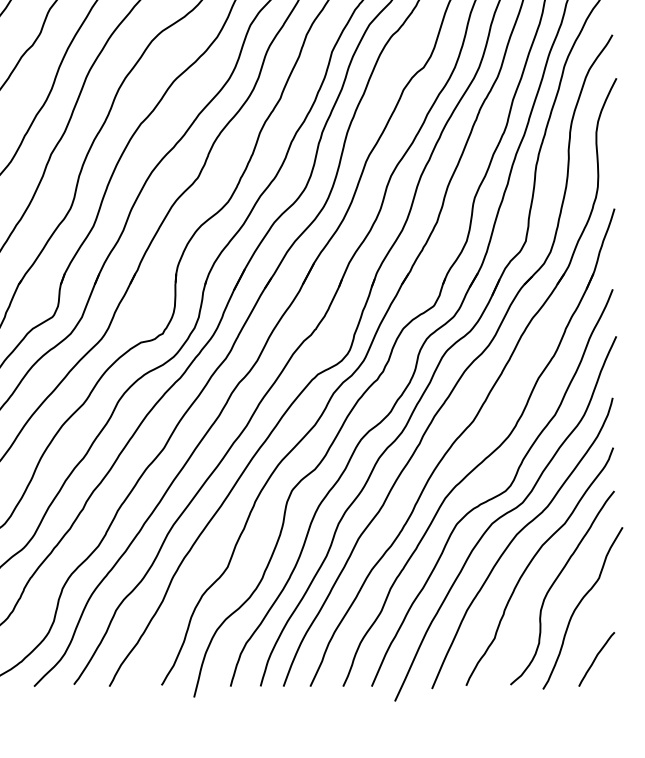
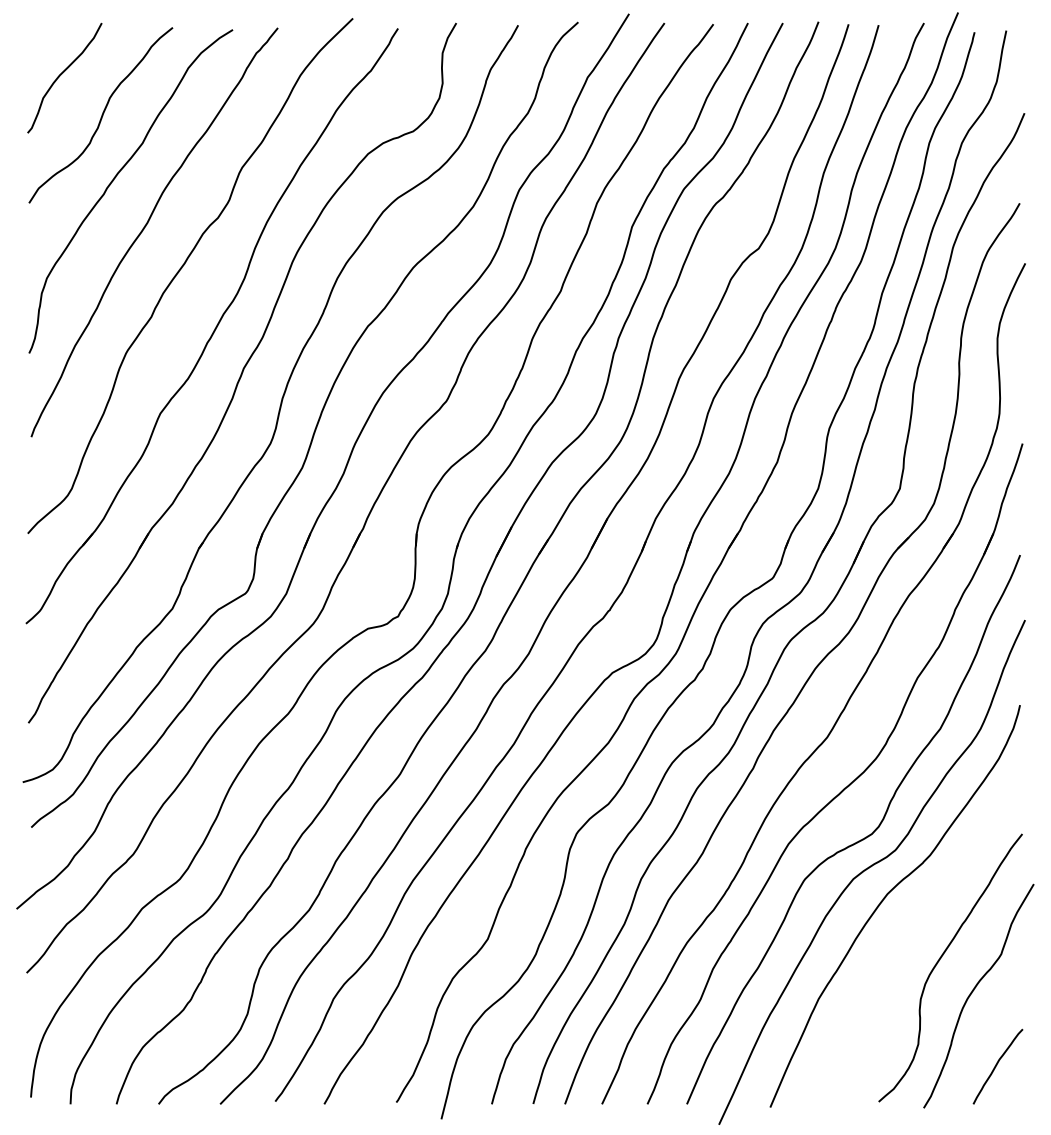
curve: (532, 561) -> (908, 931), removed

